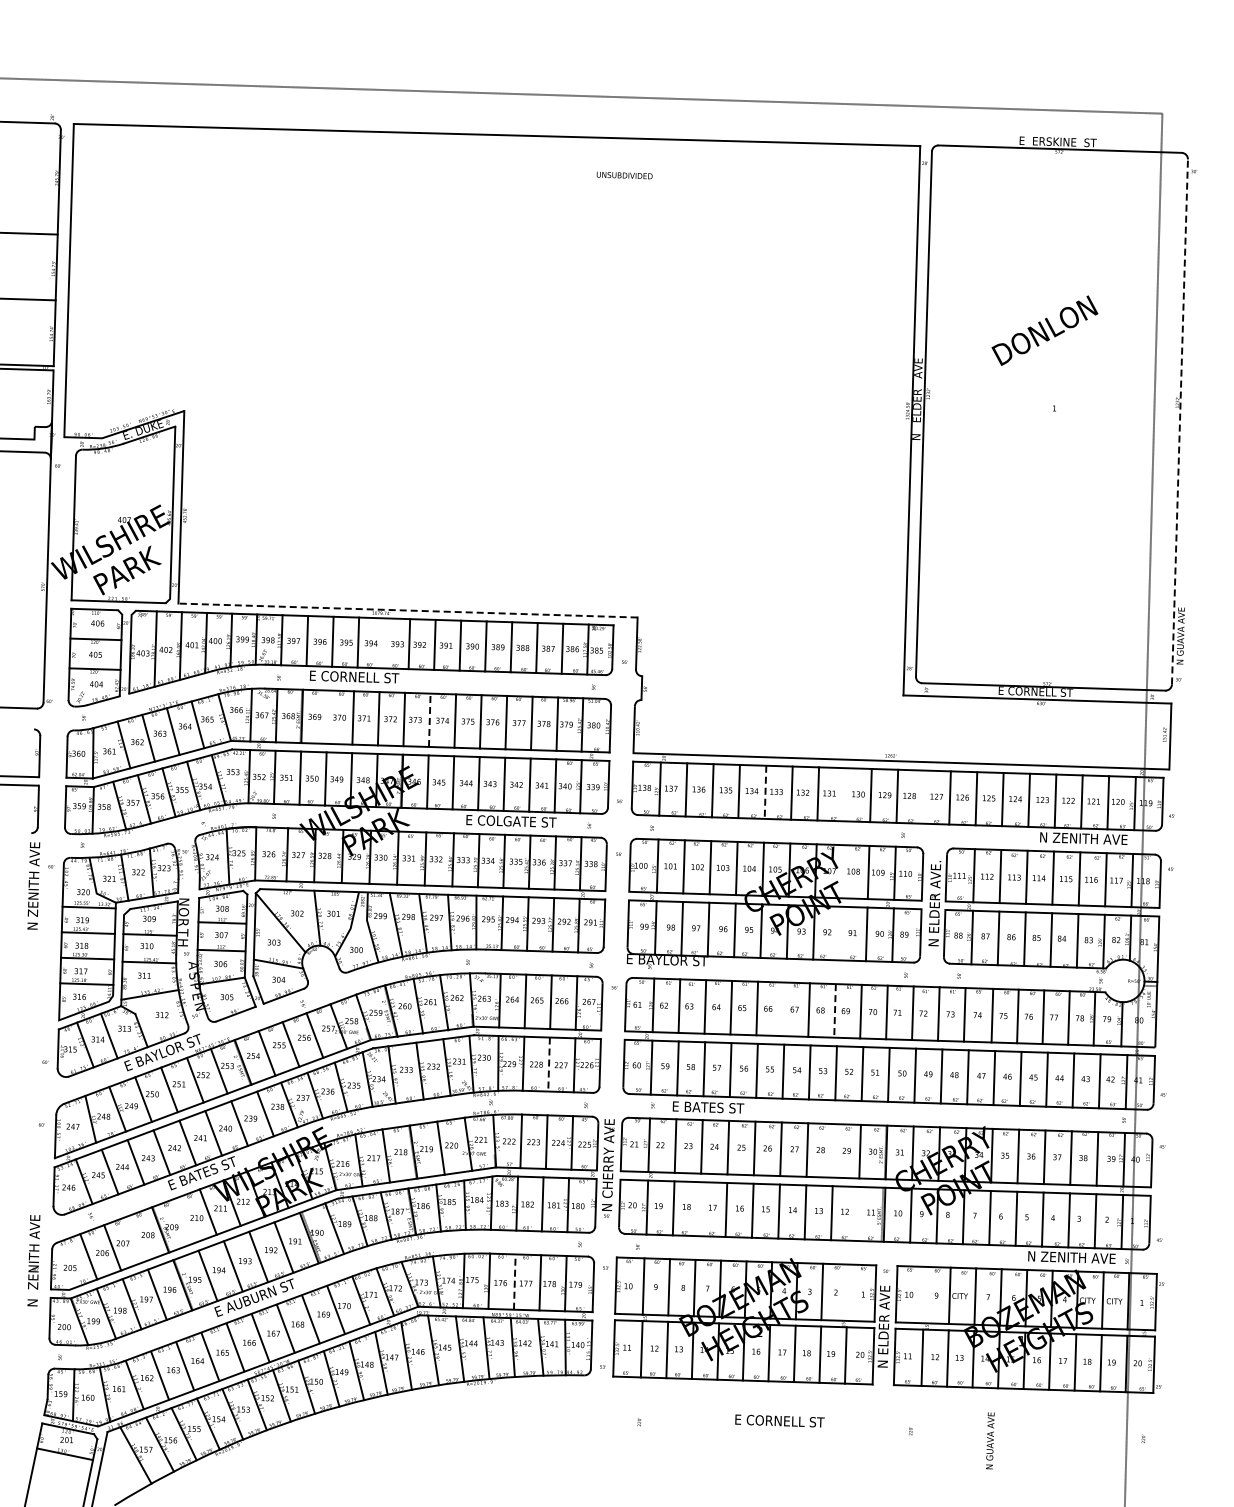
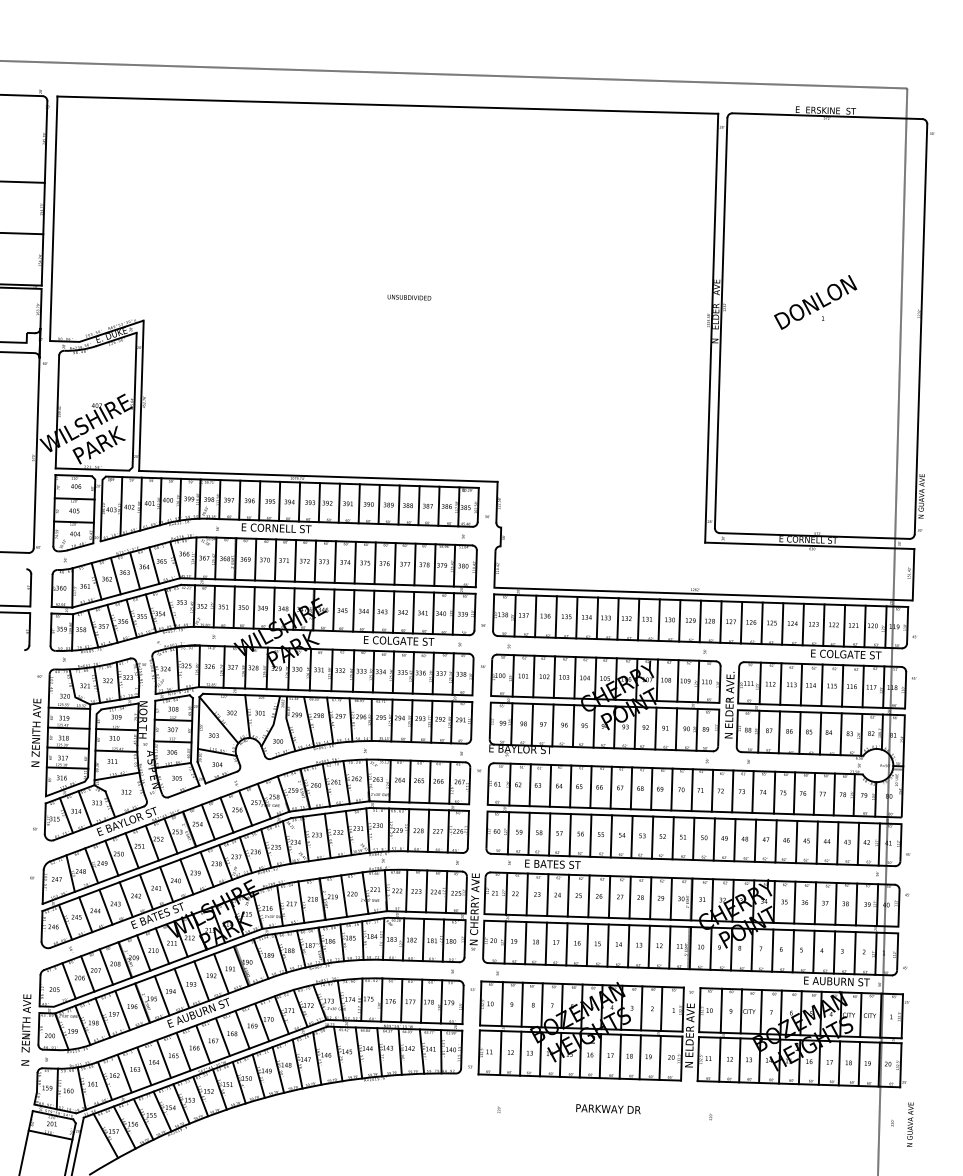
text: (624, 175) -> (409, 297), moved
text: (1044, 330) -> (815, 302), moved
line: (1179, 421) -> (920, 328), dashed -> solid
line: (408, 610) -> (318, 476), dashed -> solid
line: (383, 643) -> (299, 502), added
line: (327, 716) -> (255, 559), added
line: (429, 720) -> (335, 562), dashed -> solid
line: (765, 792) -> (597, 618), dashed -> solid
line: (844, 794) -> (659, 620), added
line: (923, 796) -> (720, 621), added
text: (1084, 838) -> (846, 654), N ZENITH AVE -> E COLGATE ST
line: (842, 871) -> (657, 680), added
text: (33, 885) -> (36, 732), moved
line: (840, 933) -> (655, 728), added
line: (782, 1009) -> (610, 787), added
line: (835, 1010) -> (652, 788), dashed -> solid
line: (549, 1065) -> (428, 831), dashed -> solid
line: (833, 1150) -> (650, 897), added
line: (699, 1209) -> (545, 943), added
line: (858, 1213) -> (670, 947), added
line: (183, 1220) -> (143, 952), added
line: (136, 1238) -> (106, 966), added
text: (1071, 1257) -> (836, 981), N ZENITH AVE -> E AUBURN ST
text: (33, 1260) -> (25, 1029), moved
line: (514, 1282) -> (401, 1000), dashed -> solid
line: (847, 1292) -> (661, 1008), added
line: (924, 1294) -> (721, 1010), added
text: (779, 1420) -> (608, 1108), E CORNELL ST -> PARKWAY DR
text: (990, 1440) -> (910, 1124), moved

